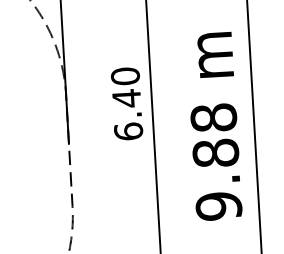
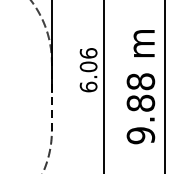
text: (125, 88) -> (88, 60), 6.40 -> 6.06

